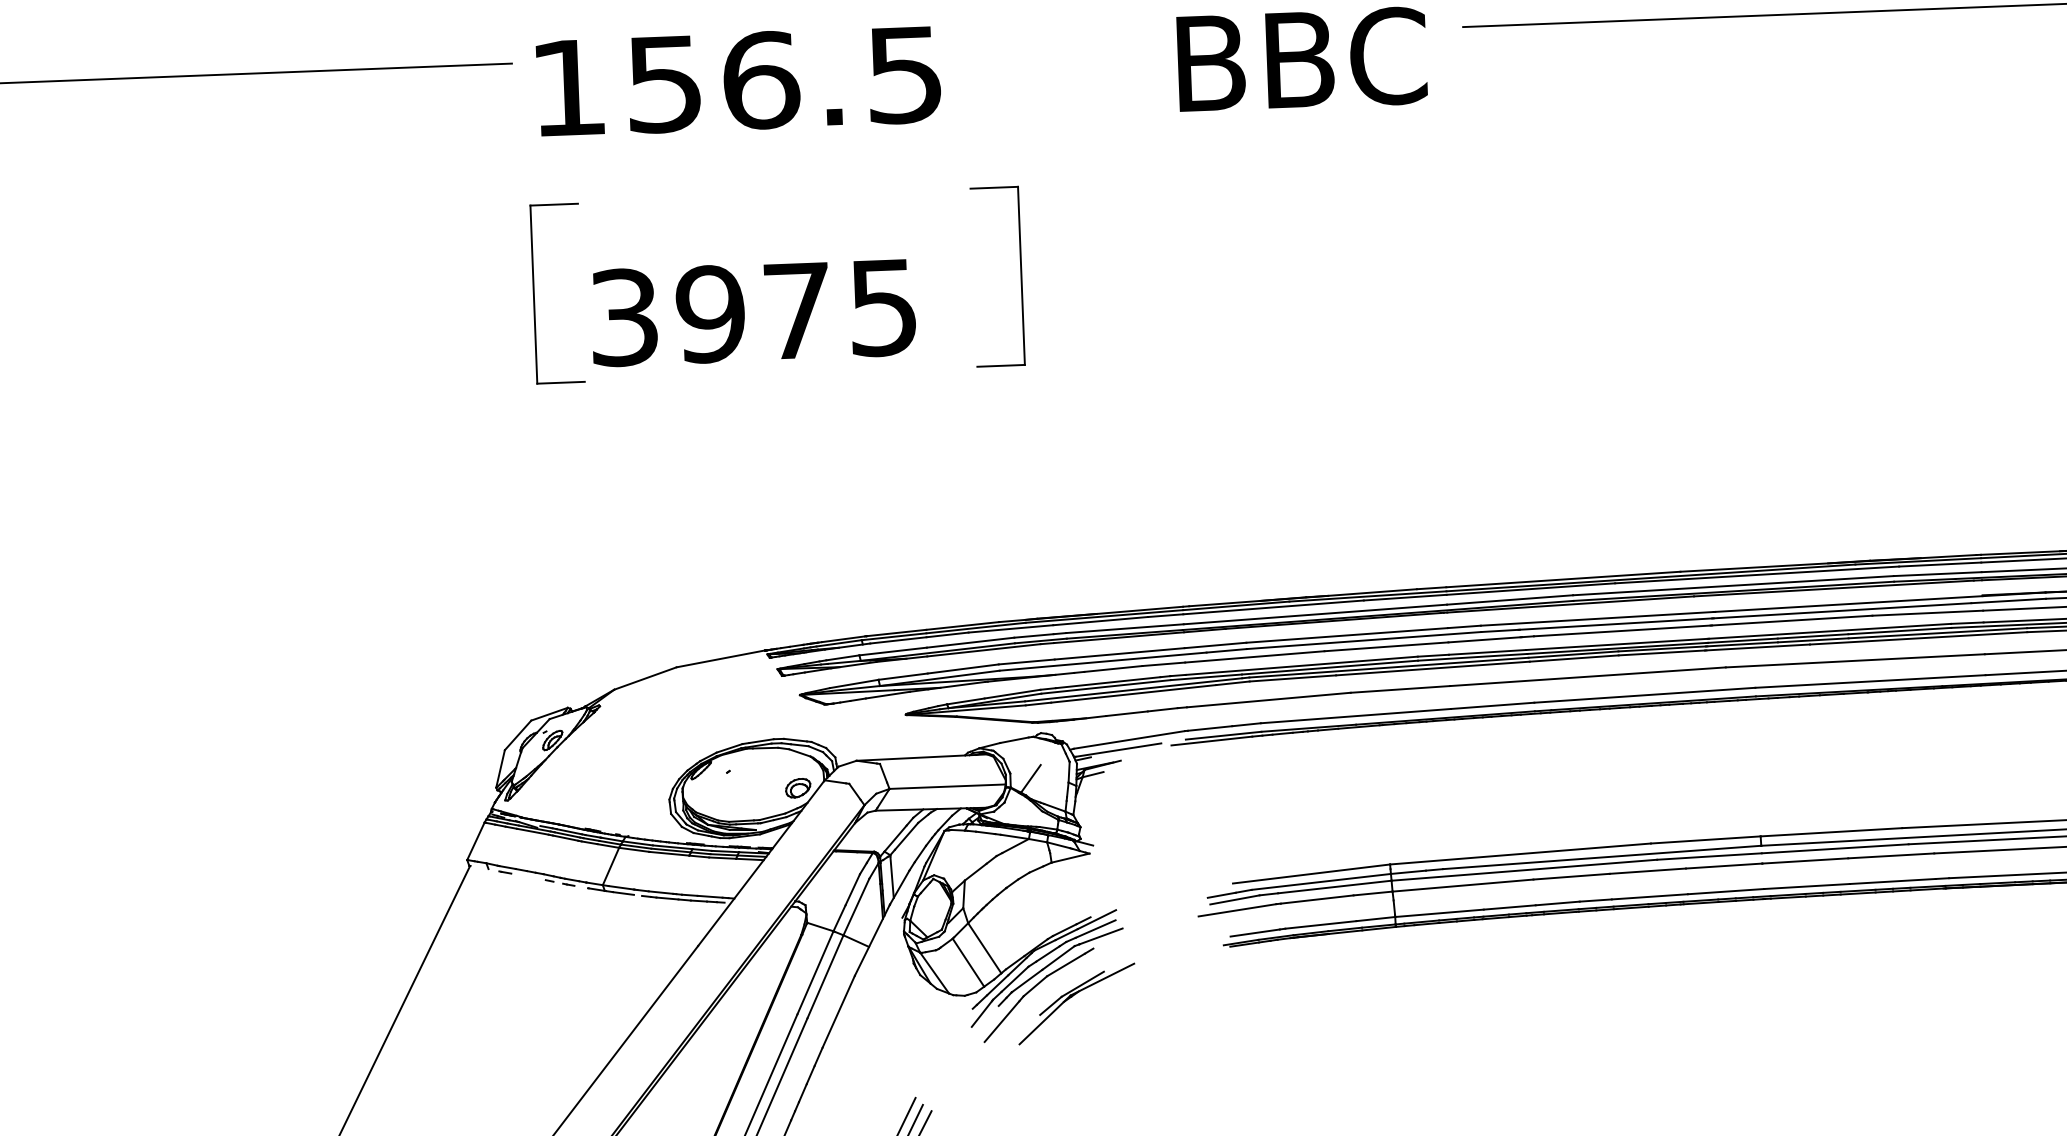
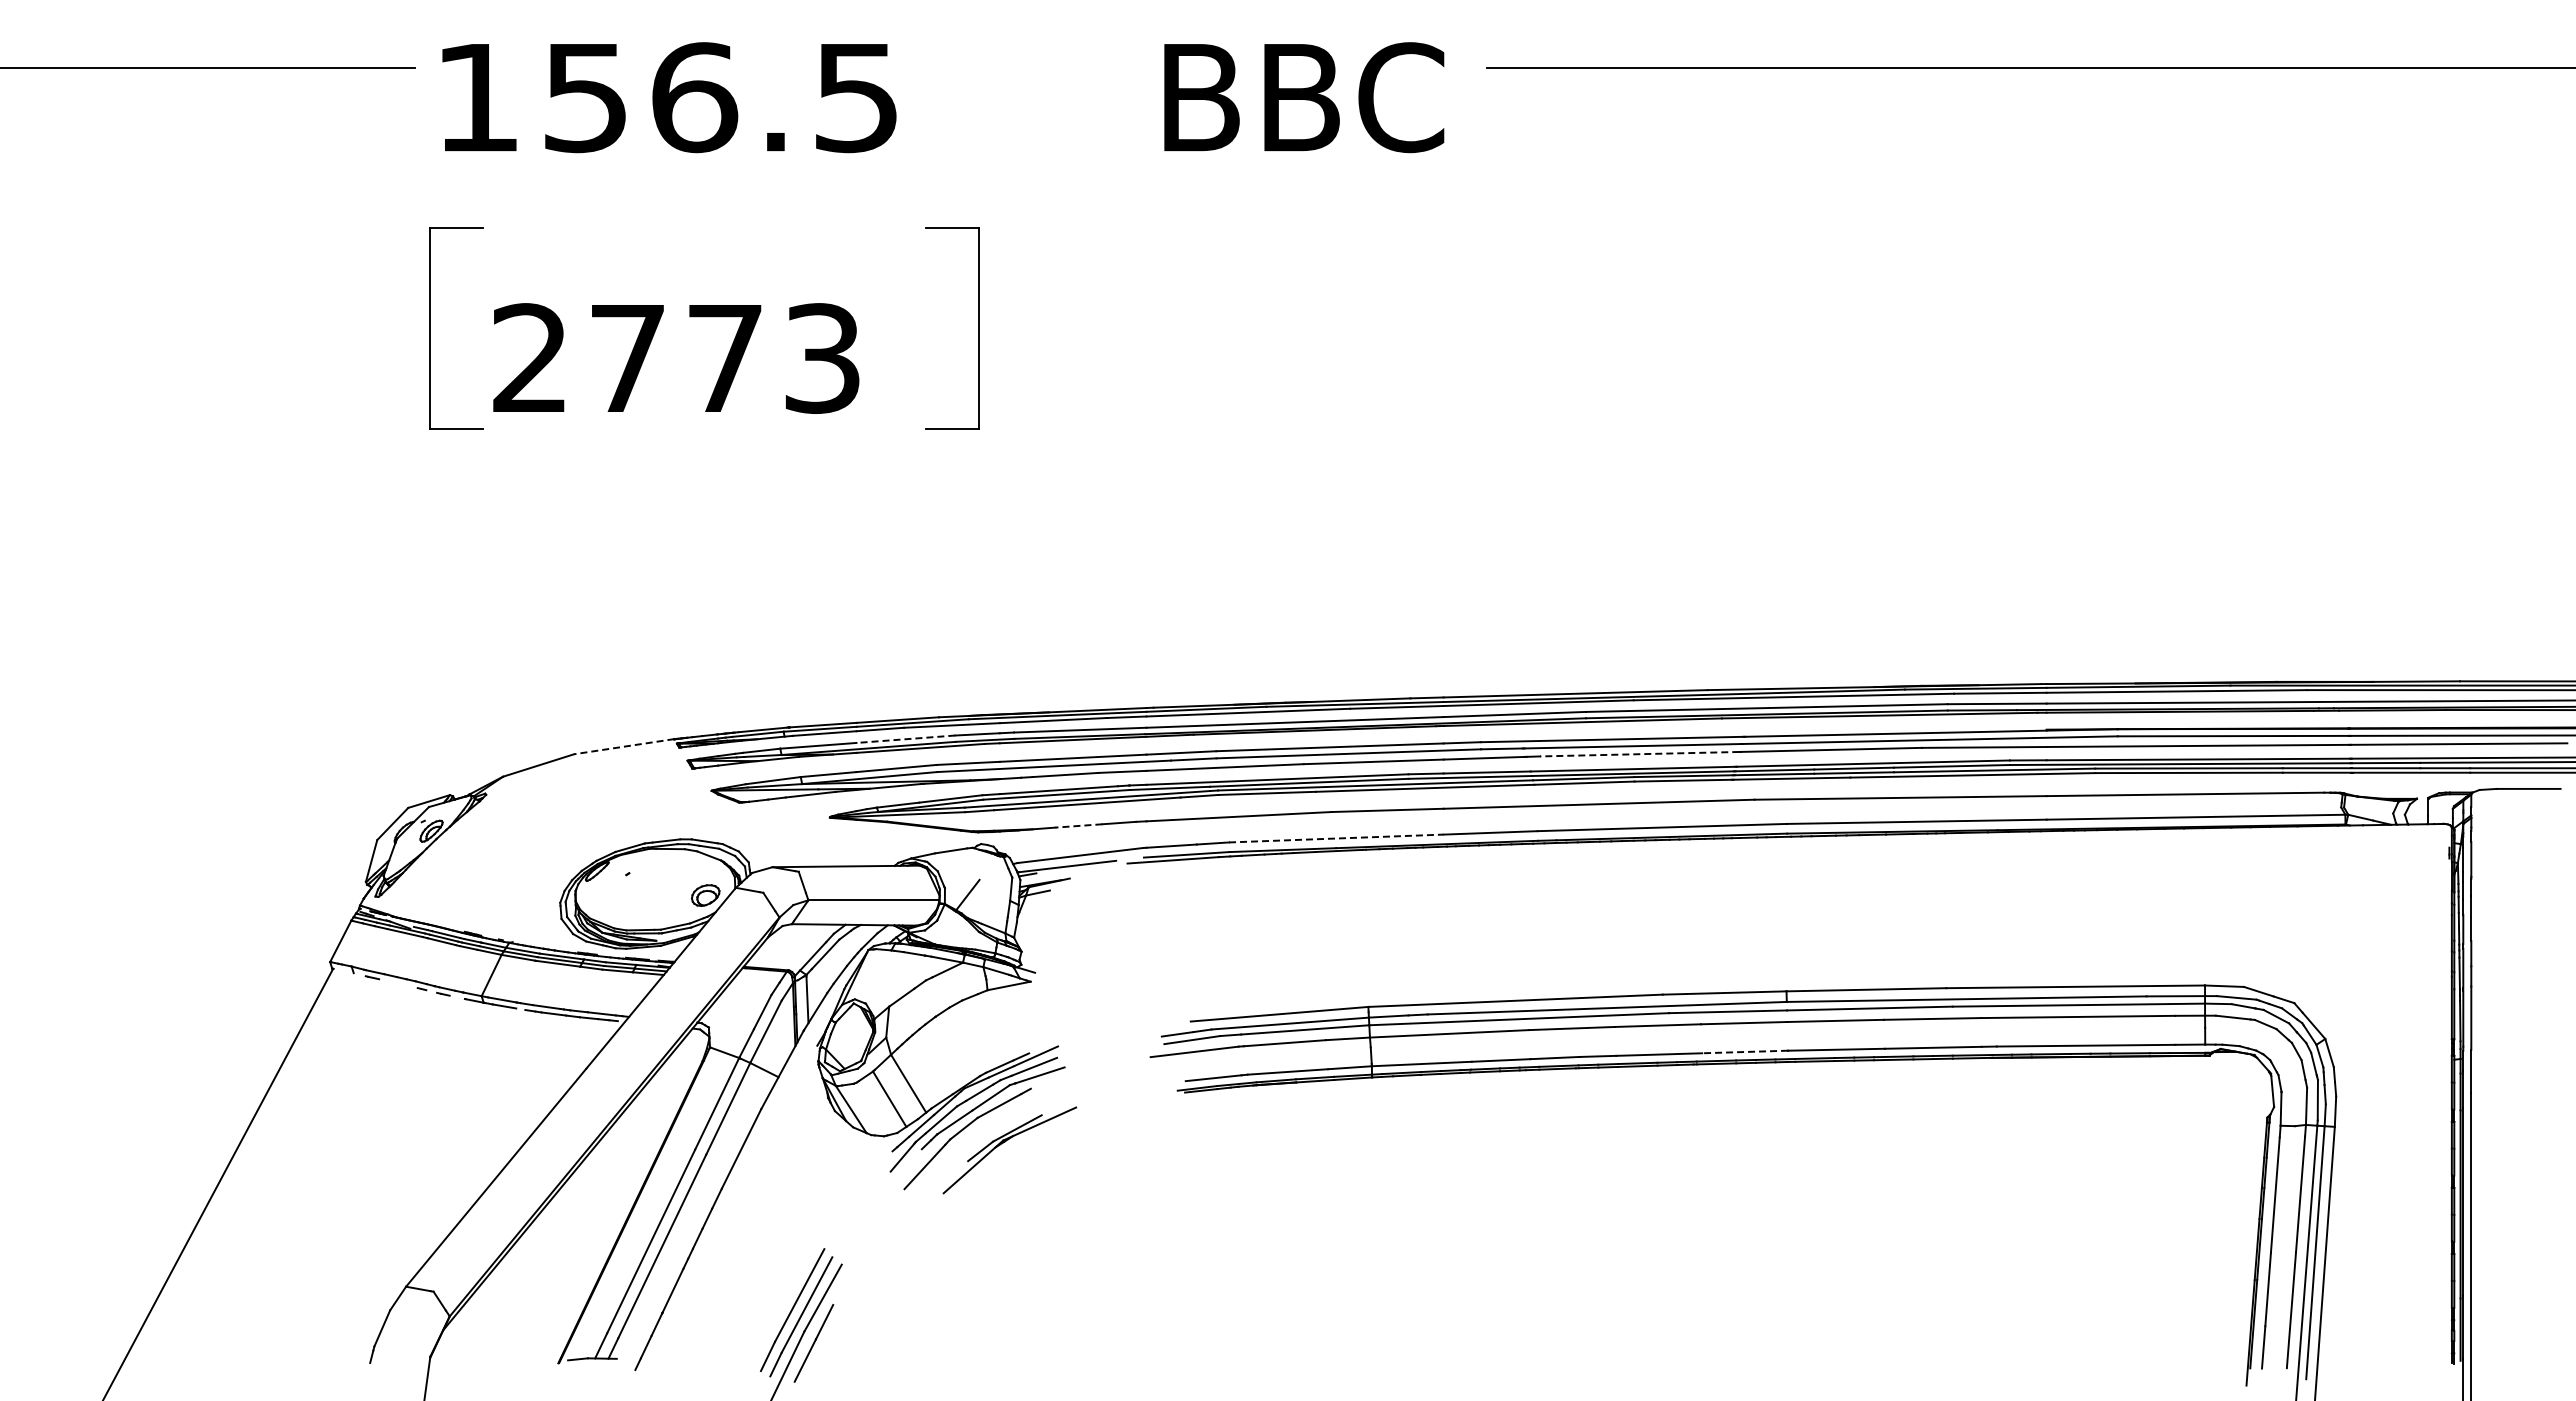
text: (754, 312) -> (676, 358), 3975 -> 2773
line: (1622, 631) -> (1639, 754), solid -> dashed
line: (970, 642) -> (905, 739), solid -> dashed
line: (721, 658) -> (624, 746), solid -> dashed
line: (1126, 713) -> (1078, 825), solid -> dashed
line: (1356, 716) -> (1336, 838), solid -> dashed
line: (1726, 892) -> (1745, 1052), solid -> dashed

